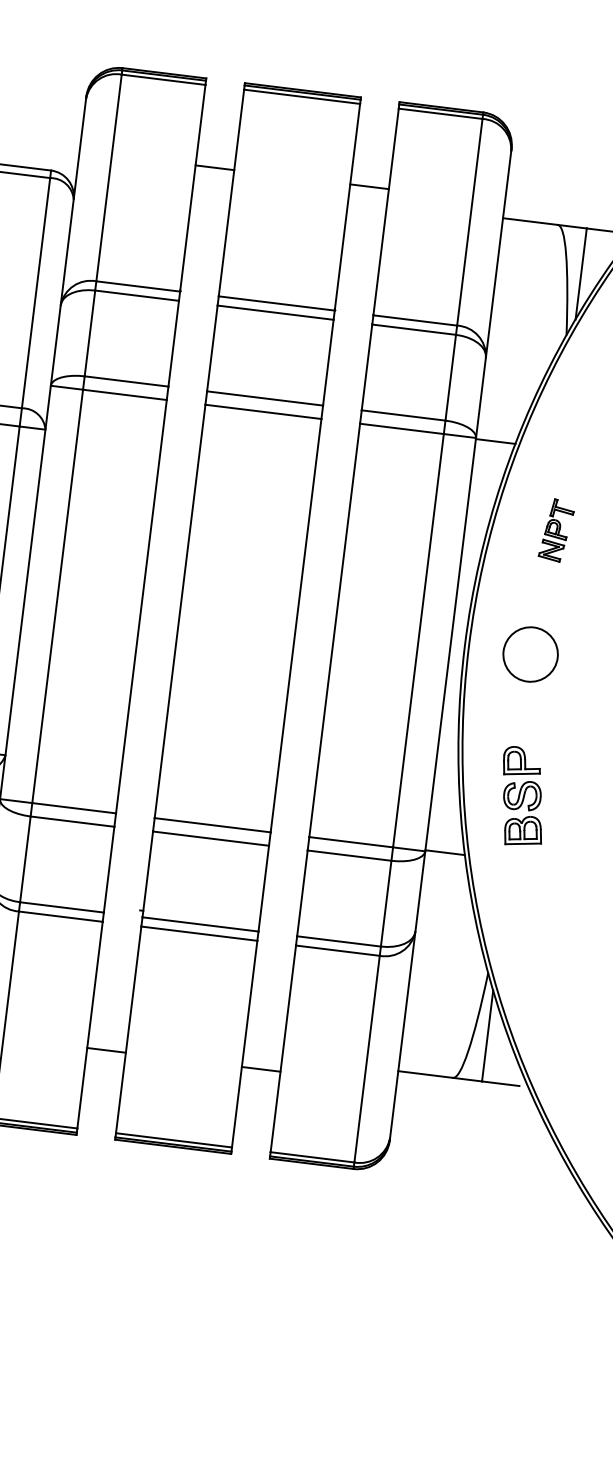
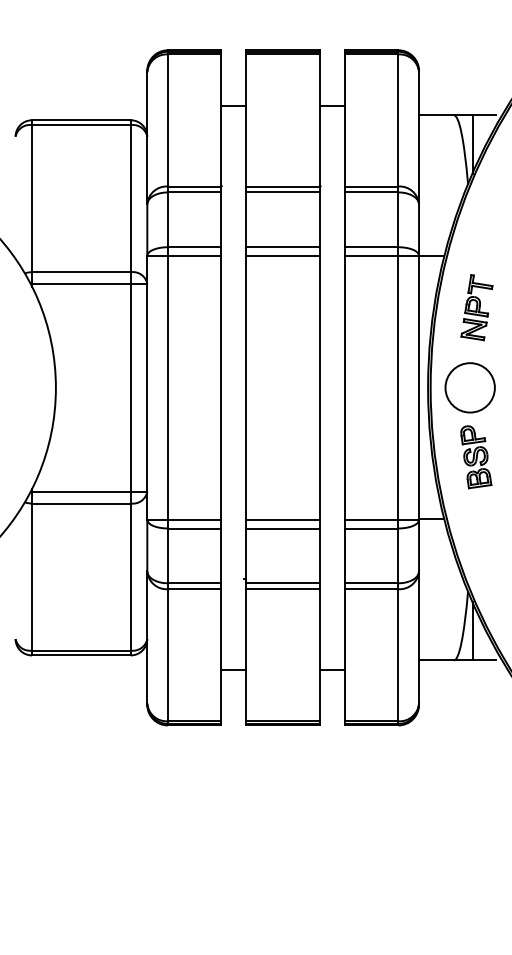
part: (556, 529) -> (476, 307), size x1.67
circle: (529, 653) -> (469, 387), size x1.43
part: (523, 797) -> (476, 457), moved

